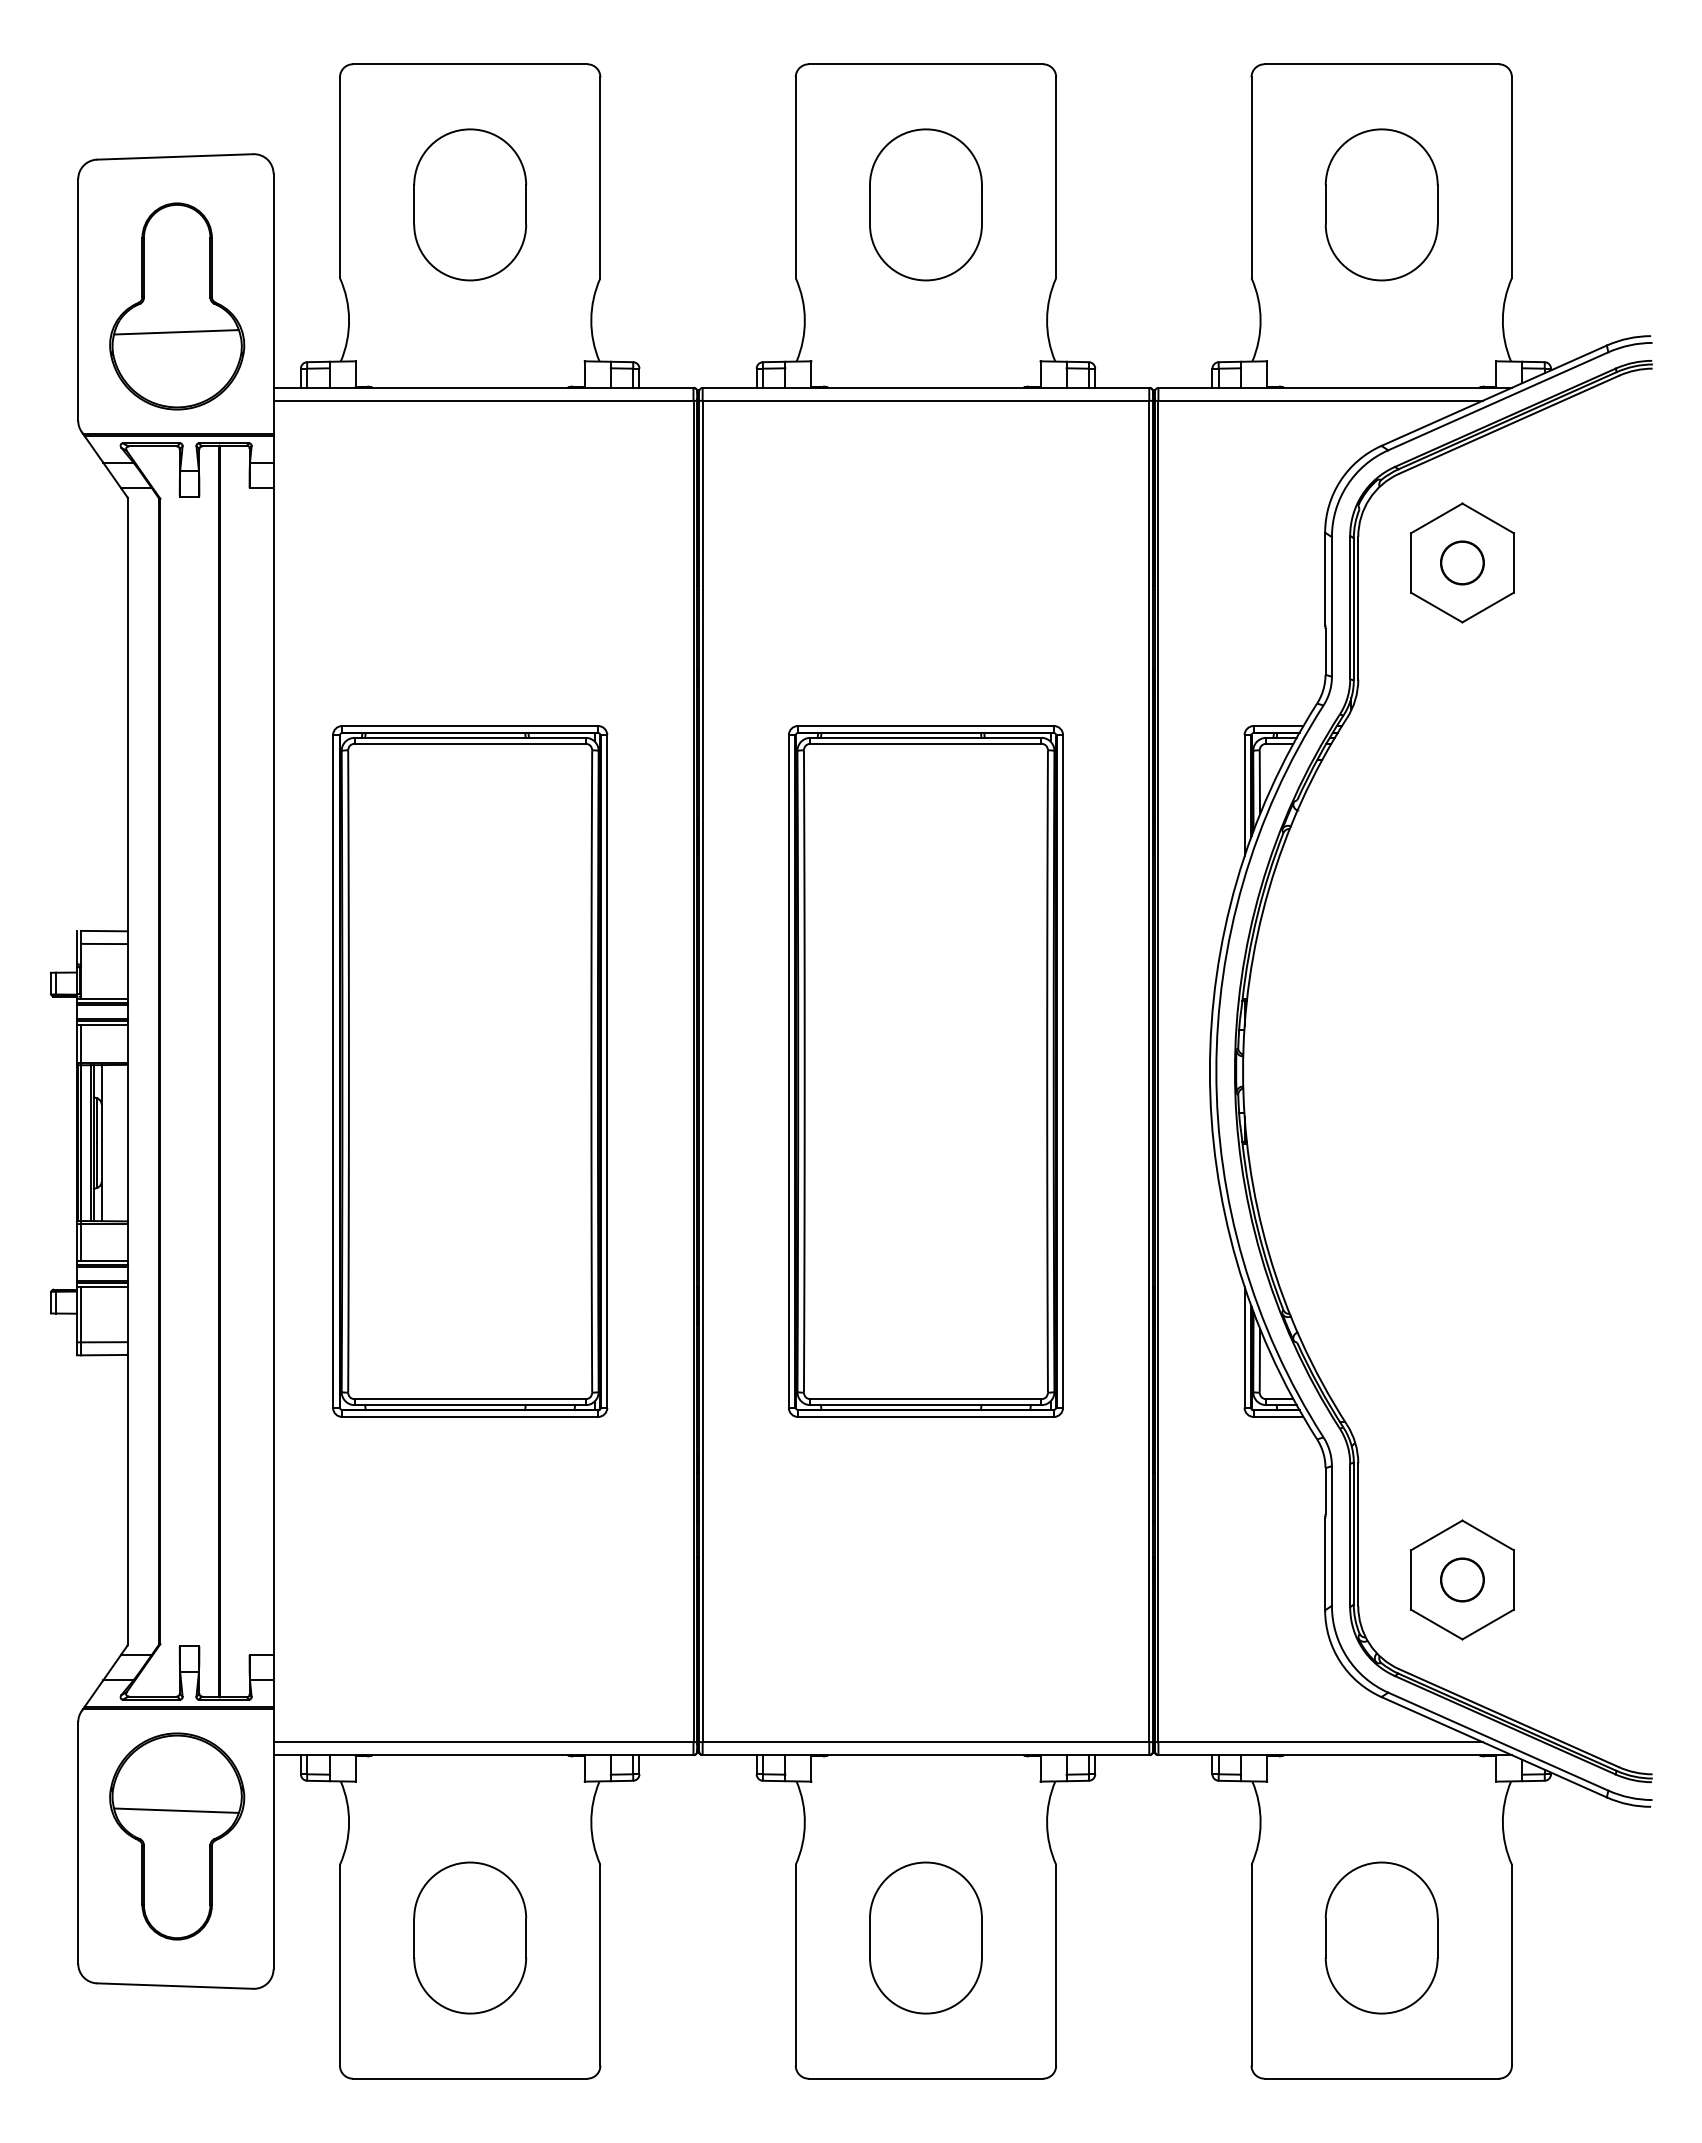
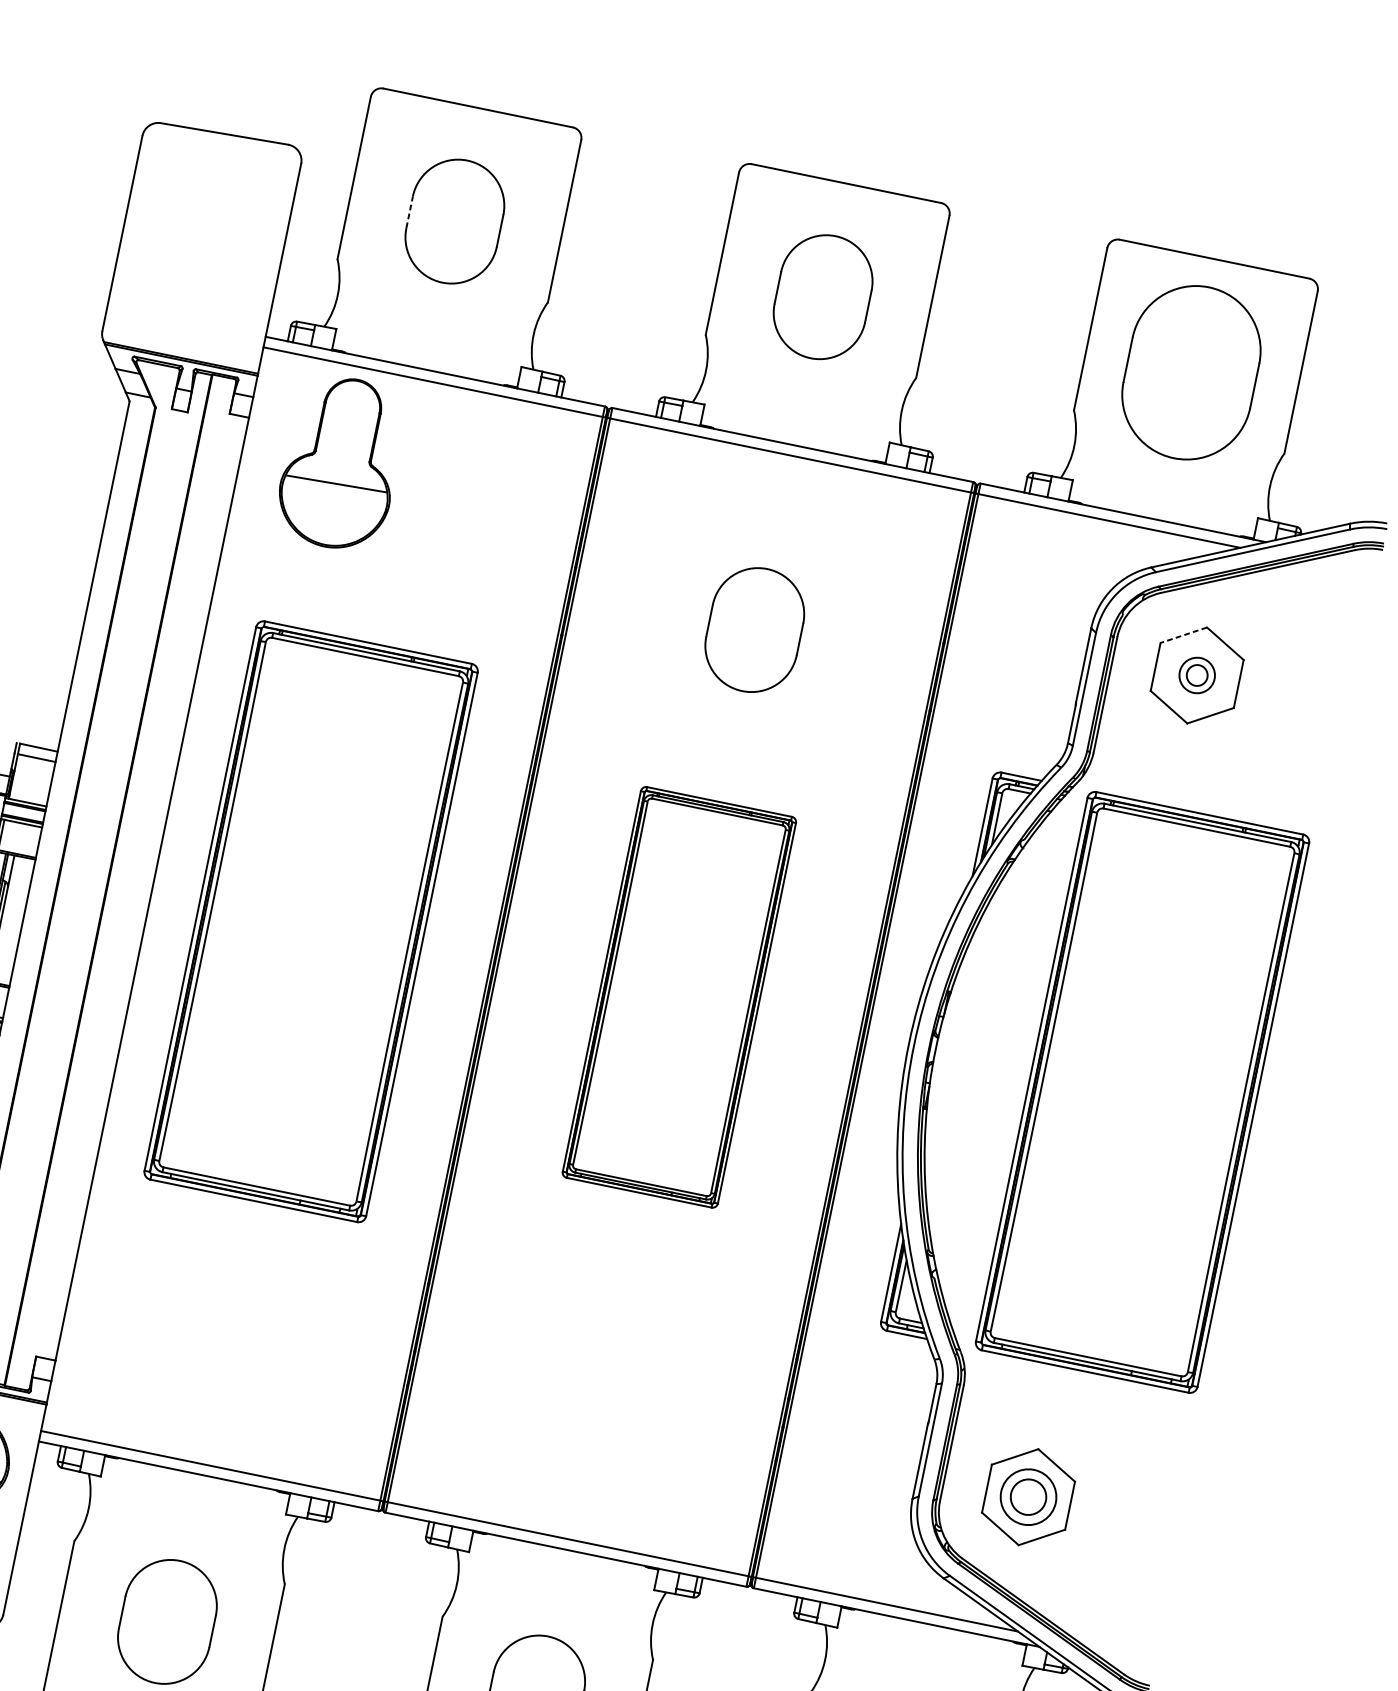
line: (414, 204) -> (409, 212), solid -> dashed
part: (1381, 204) -> (1191, 372), size x1.4
part: (177, 306) -> (341, 463), moved
line: (1436, 518) -> (1183, 635), solid -> dashed
circle: (1462, 562) -> (1197, 675), size x0.6
part: (925, 616) -> (754, 629), added
part: (925, 1071) -> (679, 997), size x0.7
part: (1499, 1071) -> (1142, 1092), added
circle: (1462, 1579) -> (1028, 1496), size x1.6

